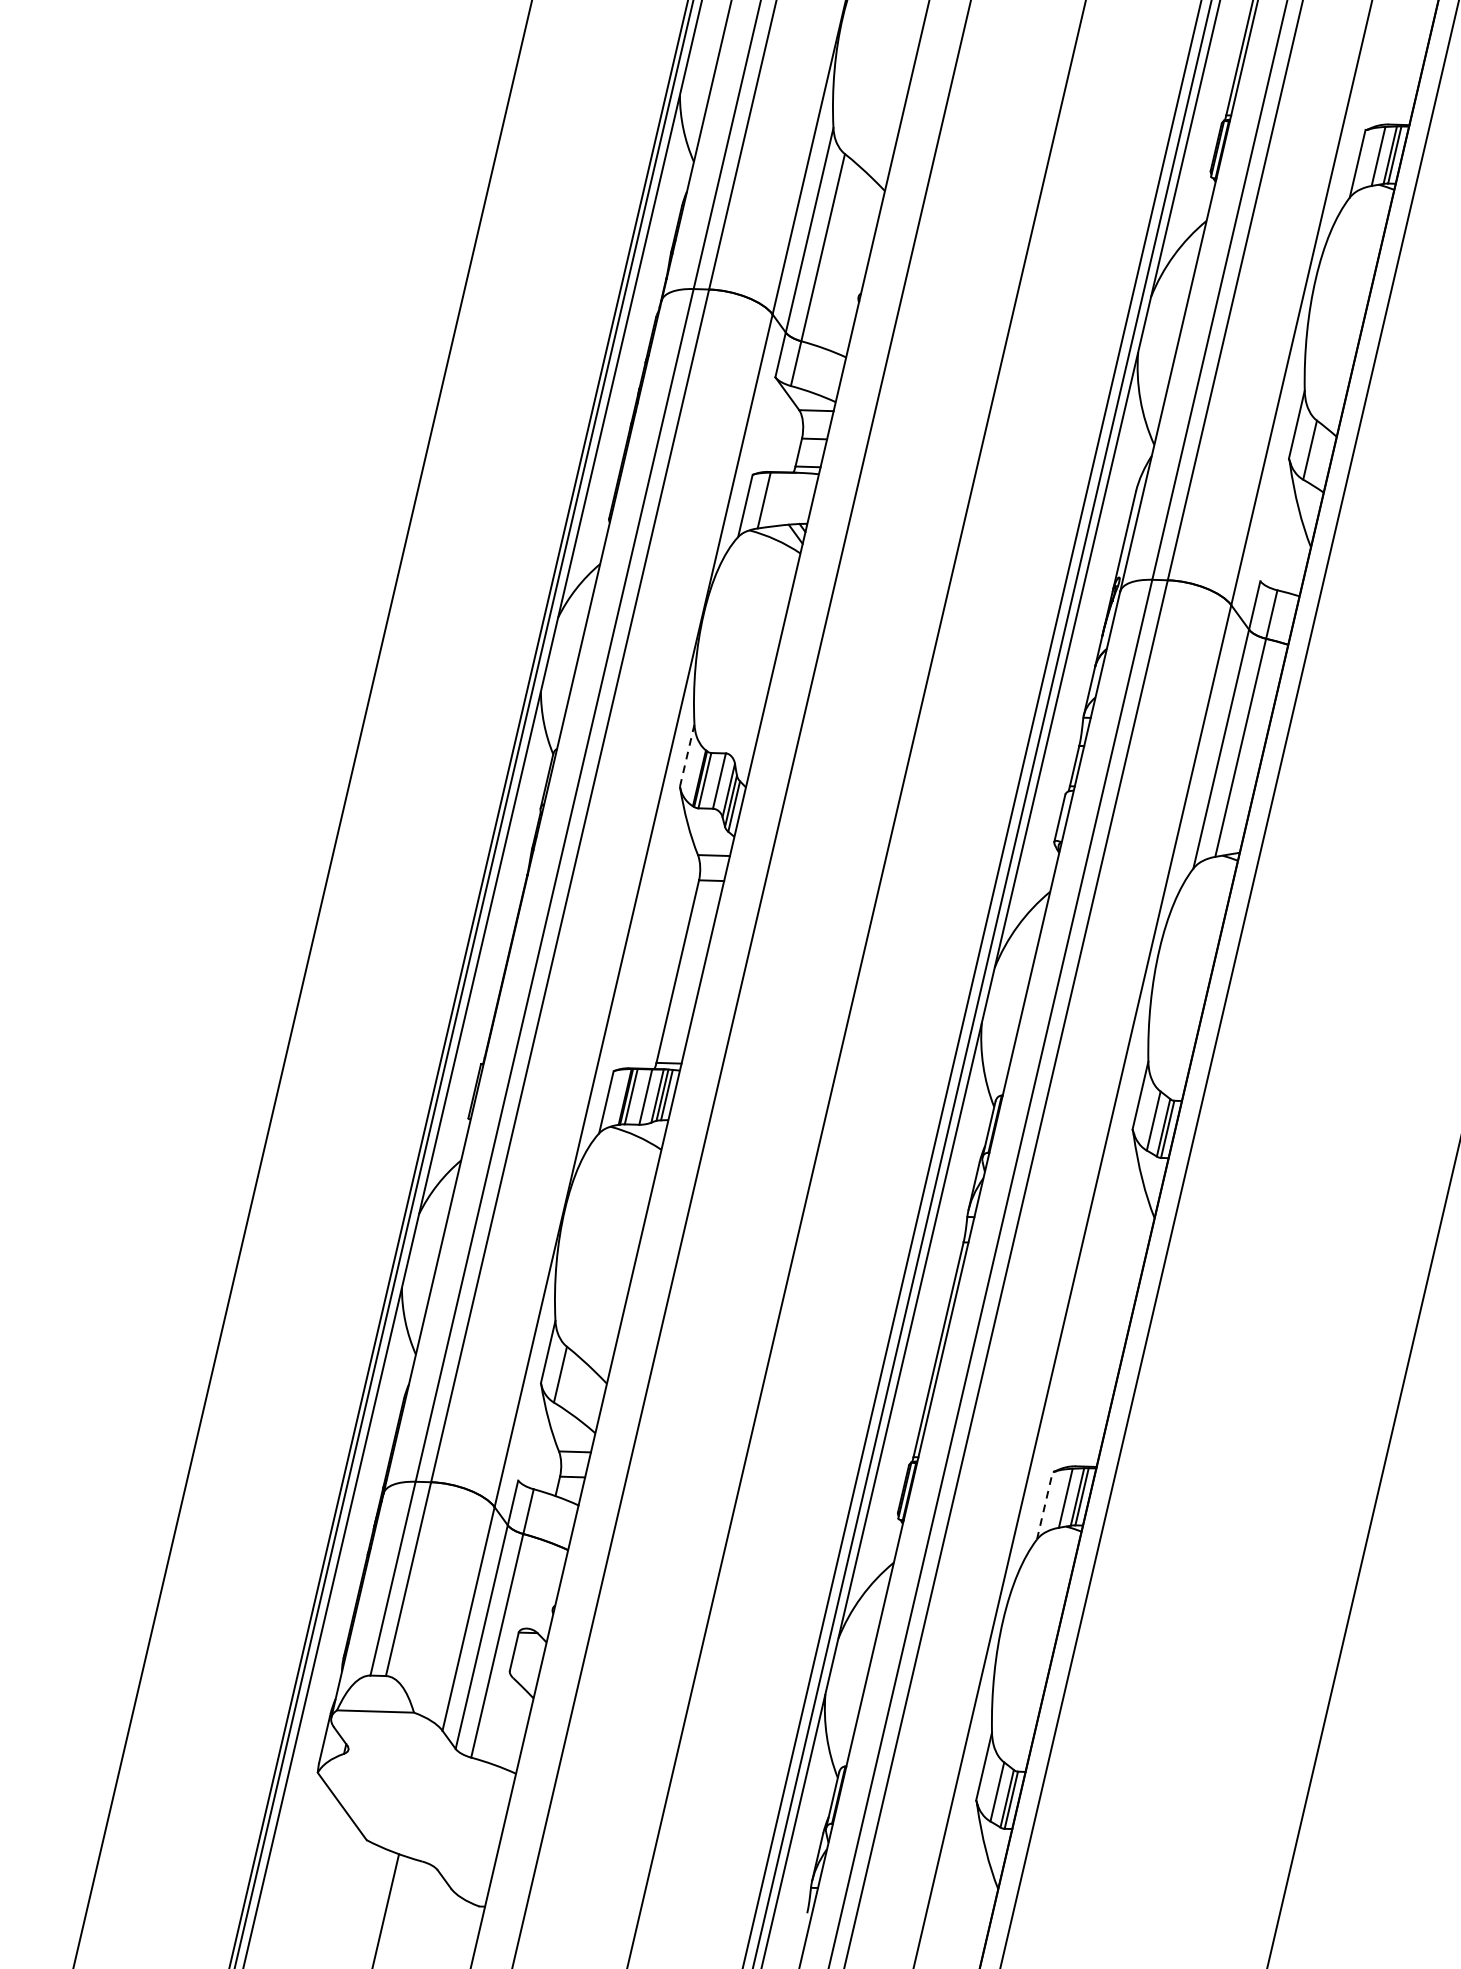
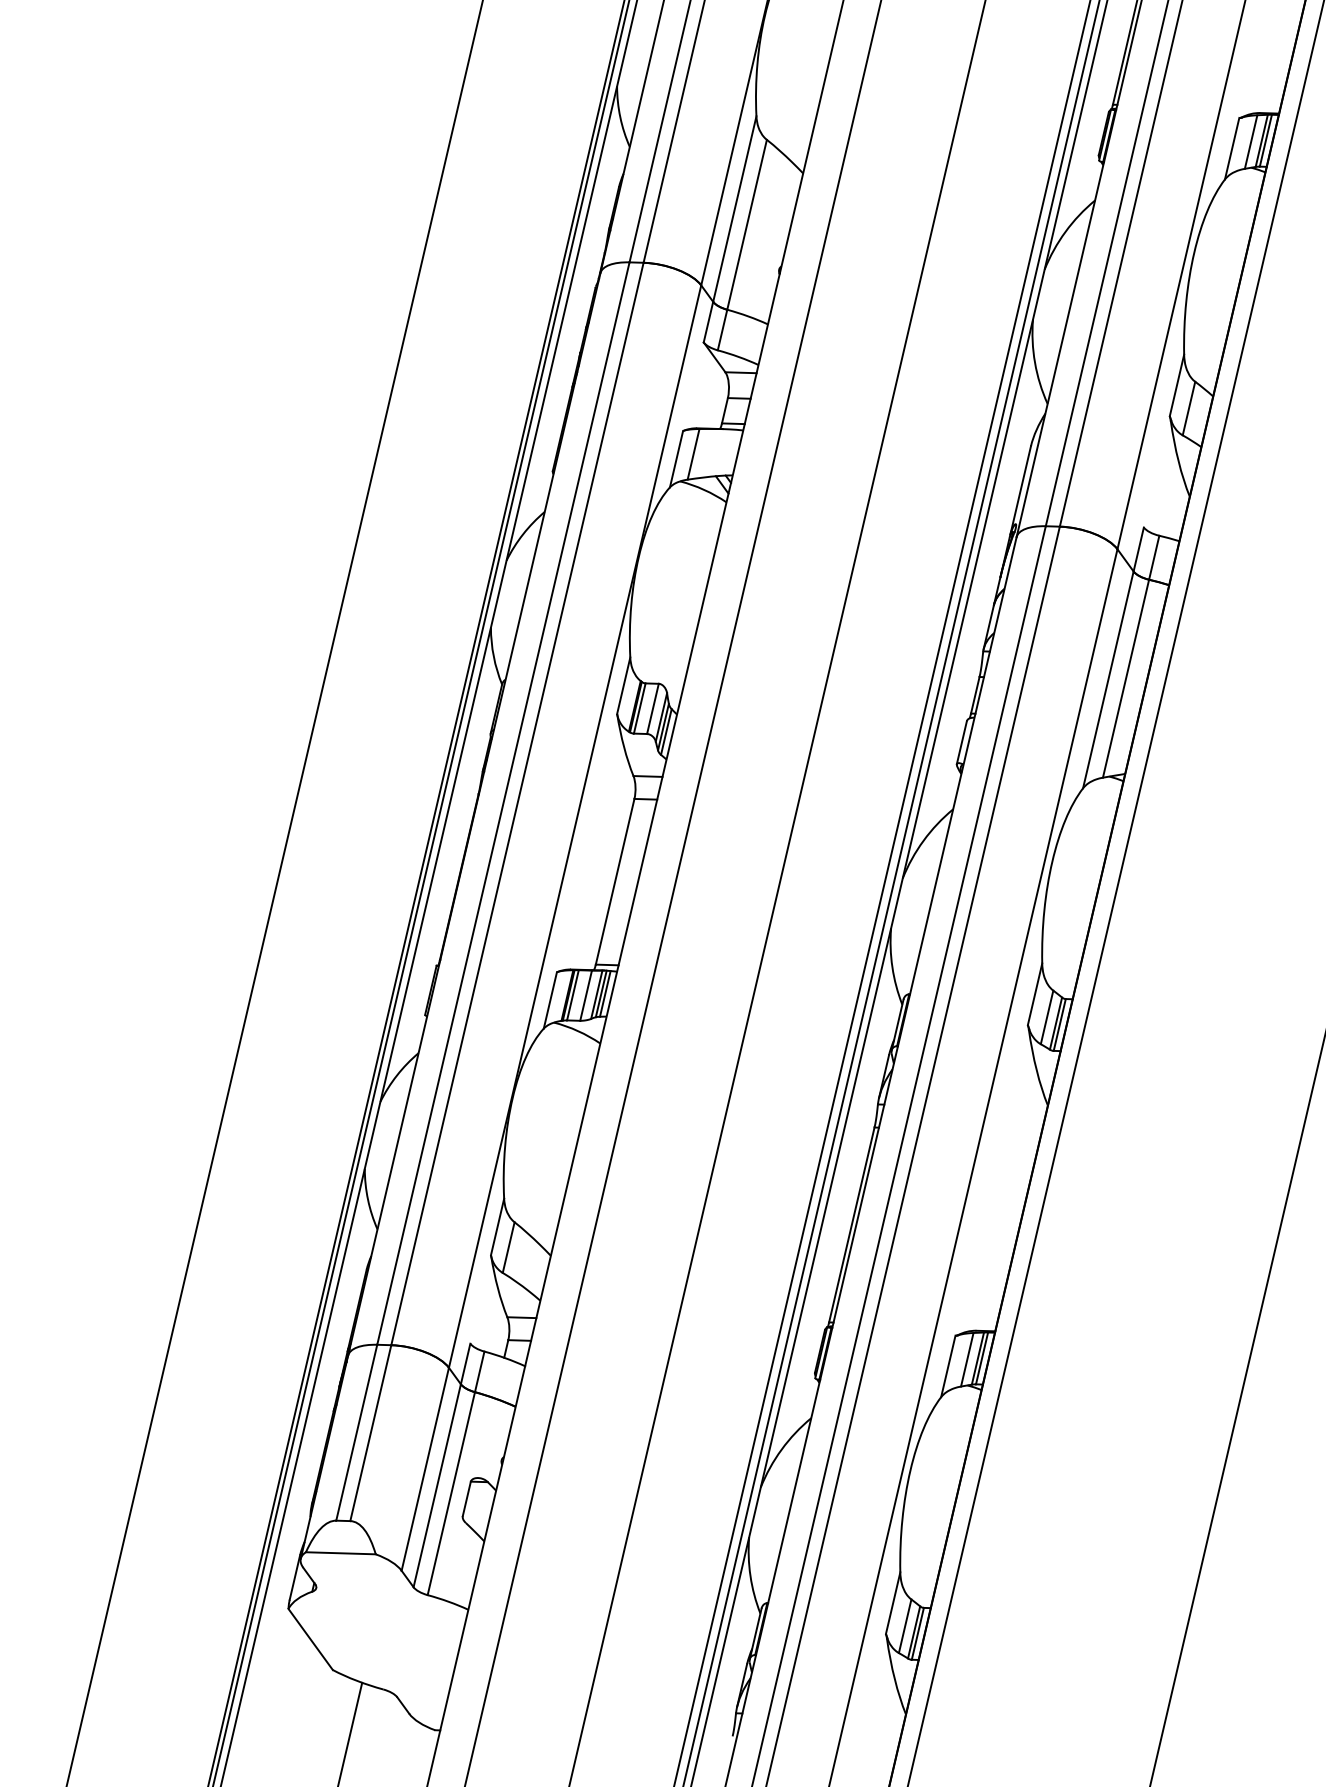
line: (686, 755) -> (623, 685), dashed -> solid
line: (1045, 1505) -> (948, 1366), dashed -> solid

